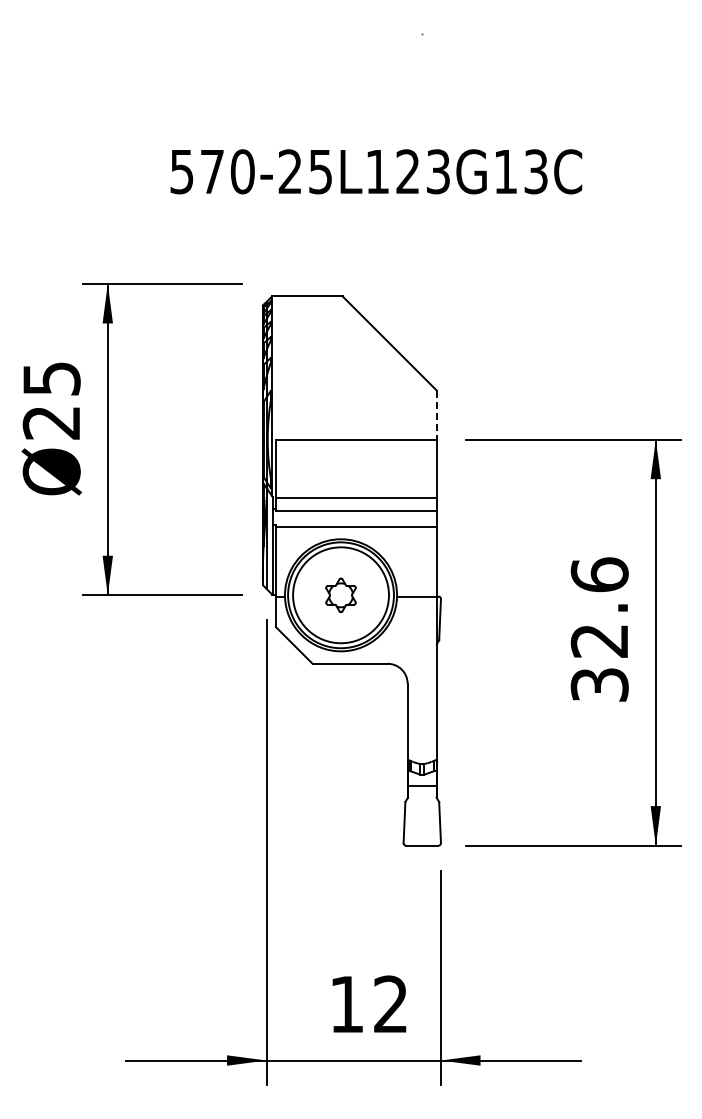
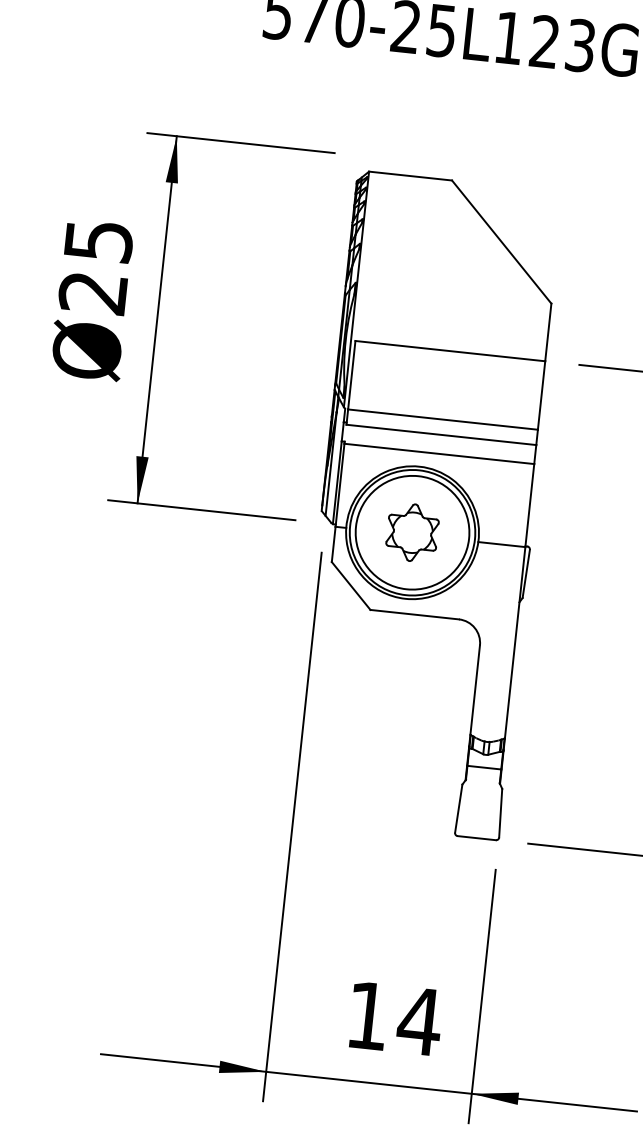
line: (436, 415) -> (547, 332), dashed -> solid
part: (340, 595) -> (411, 532), size x1.43
text: (390, 1003) -> (419, 1020), 12 -> 14

